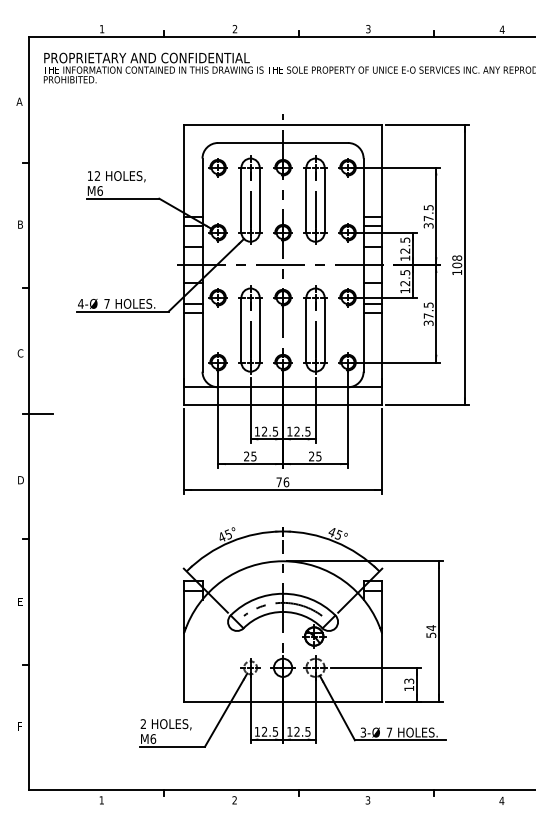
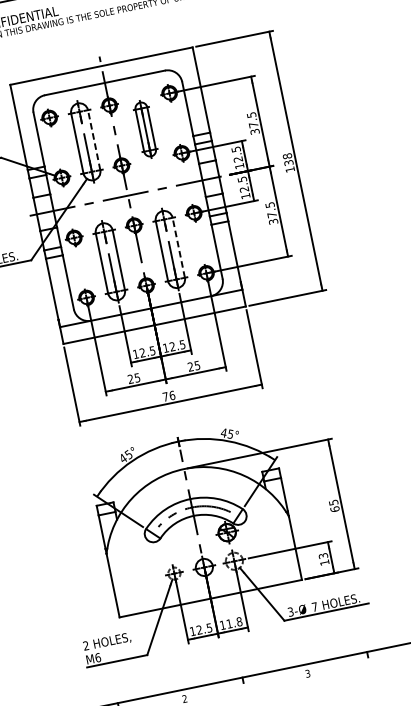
line: (259, 199) -> (93, 139), solid -> dashed
part: (315, 199) -> (145, 128), size x0.7
text: (457, 265) -> (289, 162), 108 -> 138
line: (324, 329) -> (178, 247), solid -> dashed
text: (431, 631) -> (334, 505), 54 -> 65
text: (302, 731) -> (234, 622), 12.5 -> 11.8

